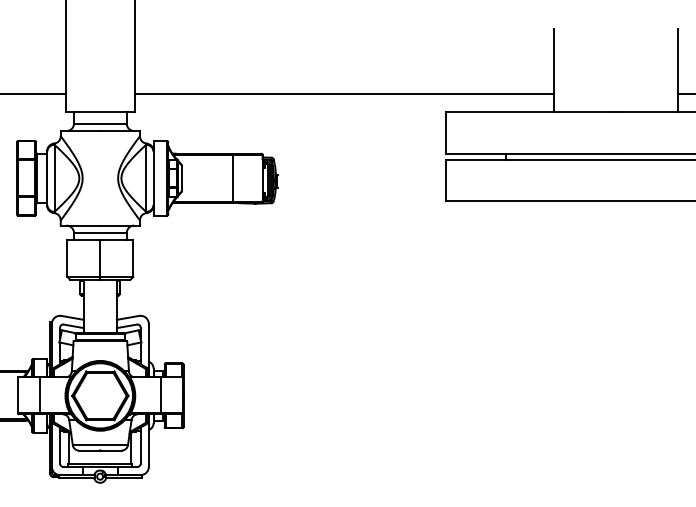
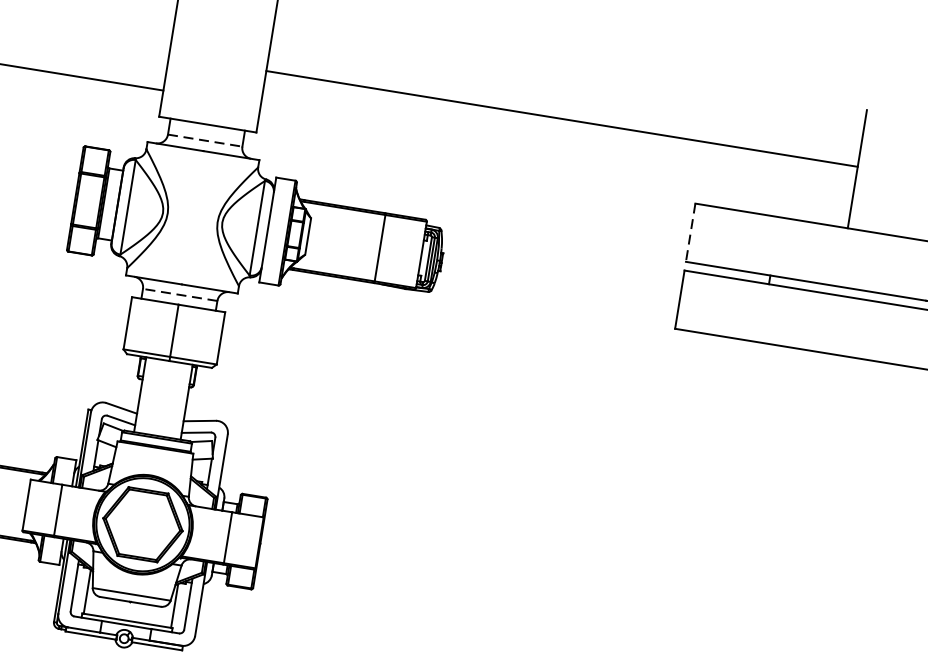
line: (343, 93) -> (560, 118), moved
line: (100, 123) -> (205, 140), solid -> dashed
line: (445, 132) -> (690, 231), solid -> dashed
line: (99, 233) -> (178, 295), solid -> dashed

